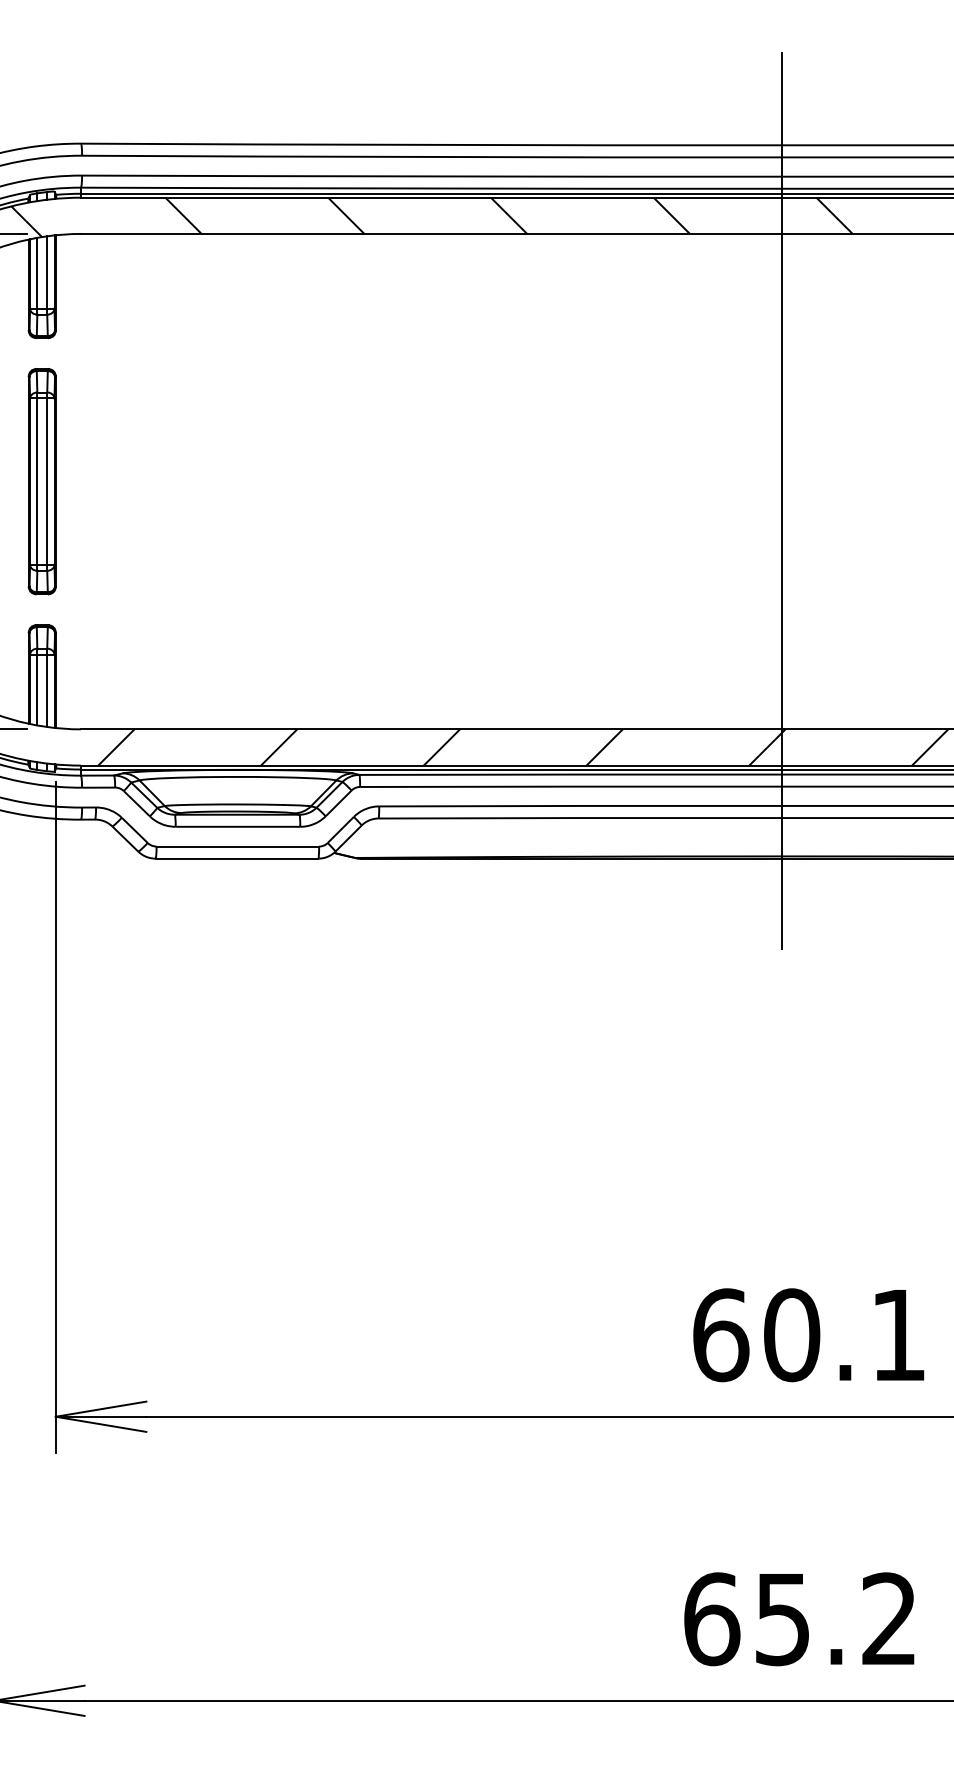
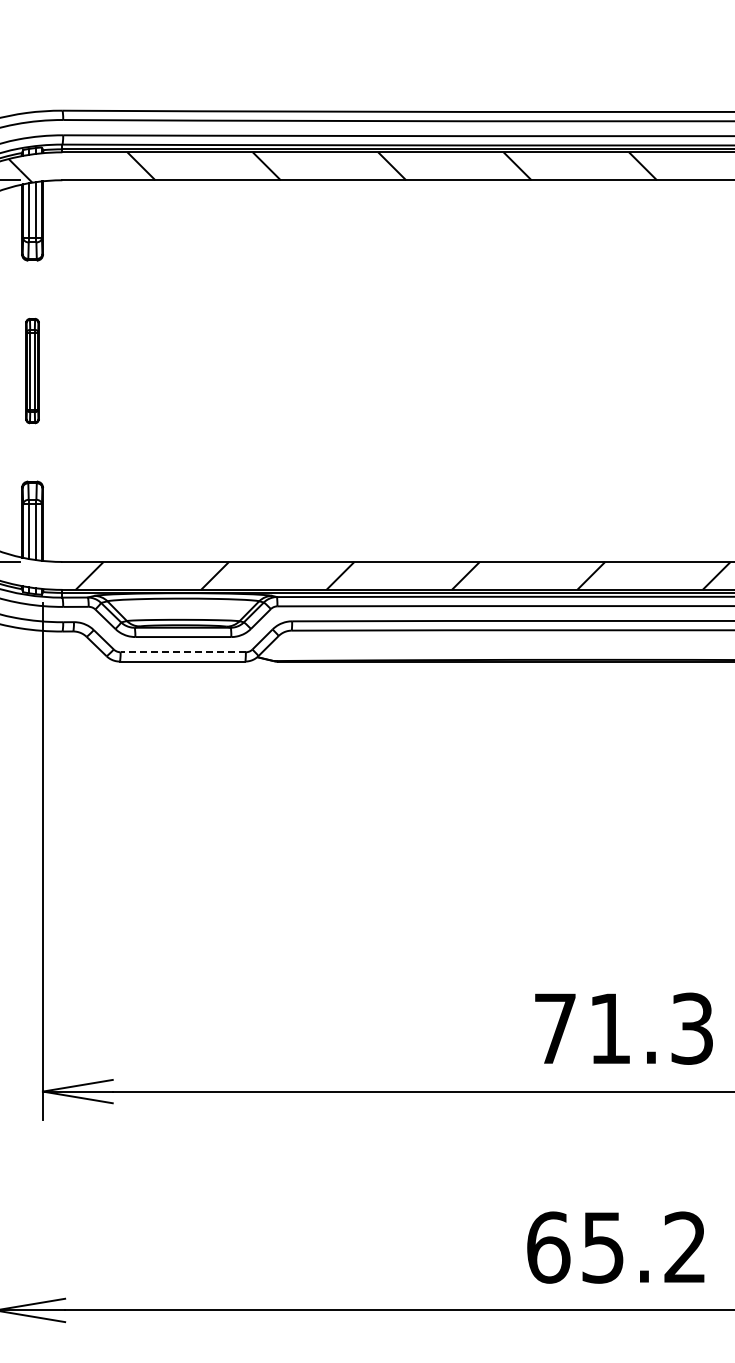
part: (42, 480) -> (32, 370), size x0.6
line: (782, 500) -> (602, 385), removed
line: (238, 846) -> (183, 652), solid -> dashed
text: (809, 1334) -> (623, 1028), 60.1 -> 71.3

